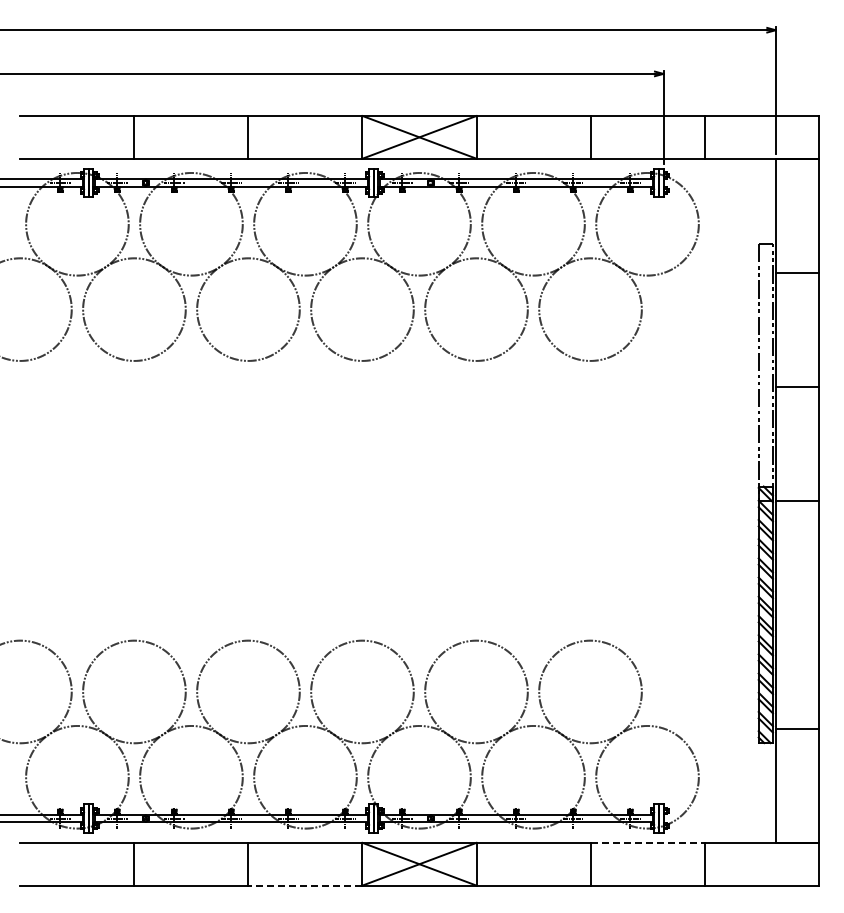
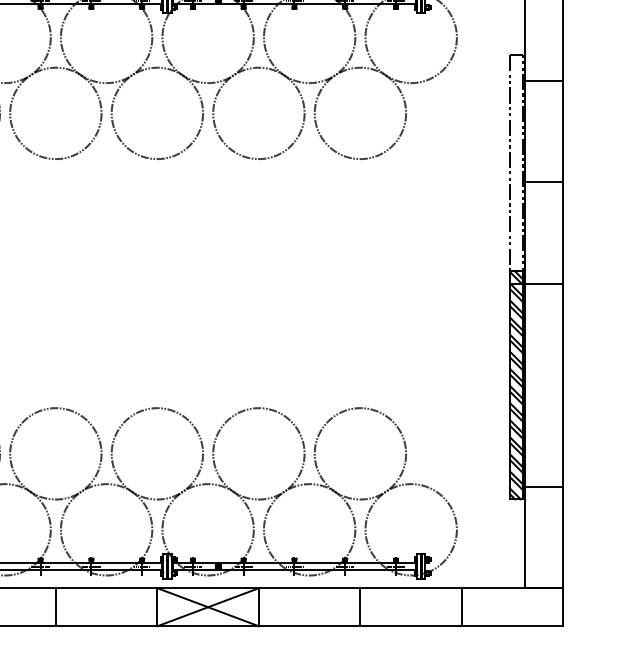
line: (648, 842) -> (412, 587), dashed -> solid
line: (304, 885) -> (105, 626), dashed -> solid

